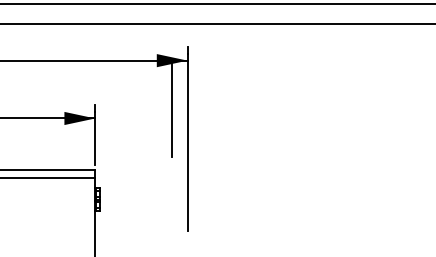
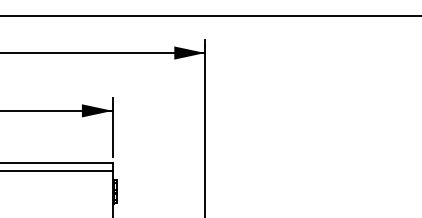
line: (171, 109) -> (189, 101), removed

